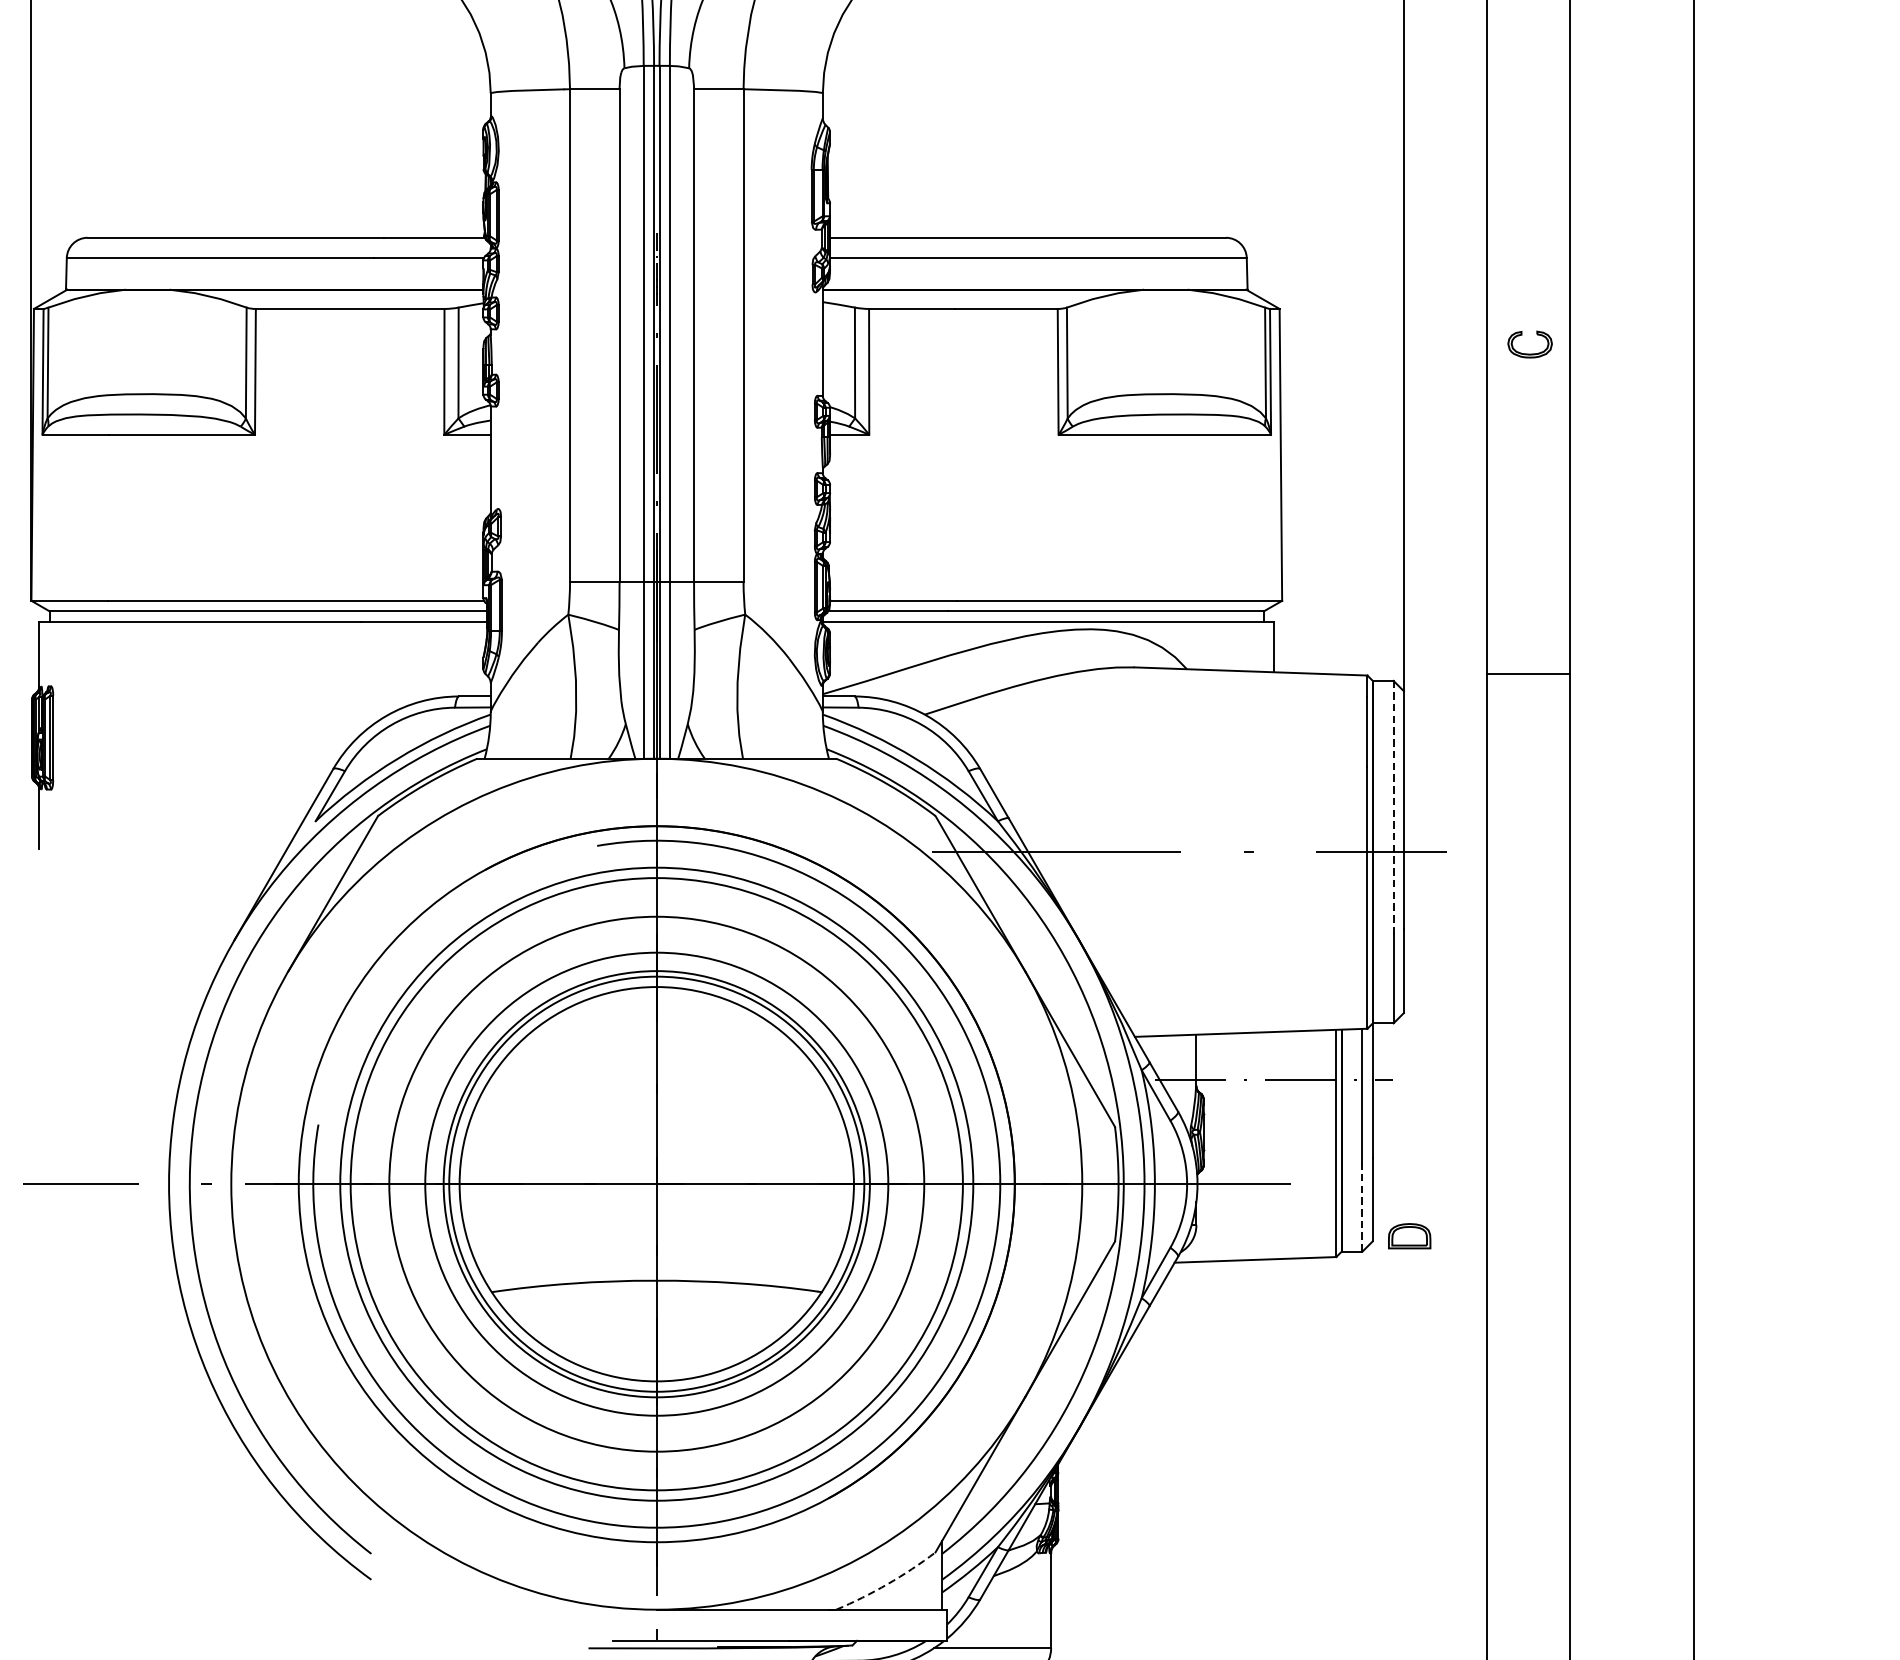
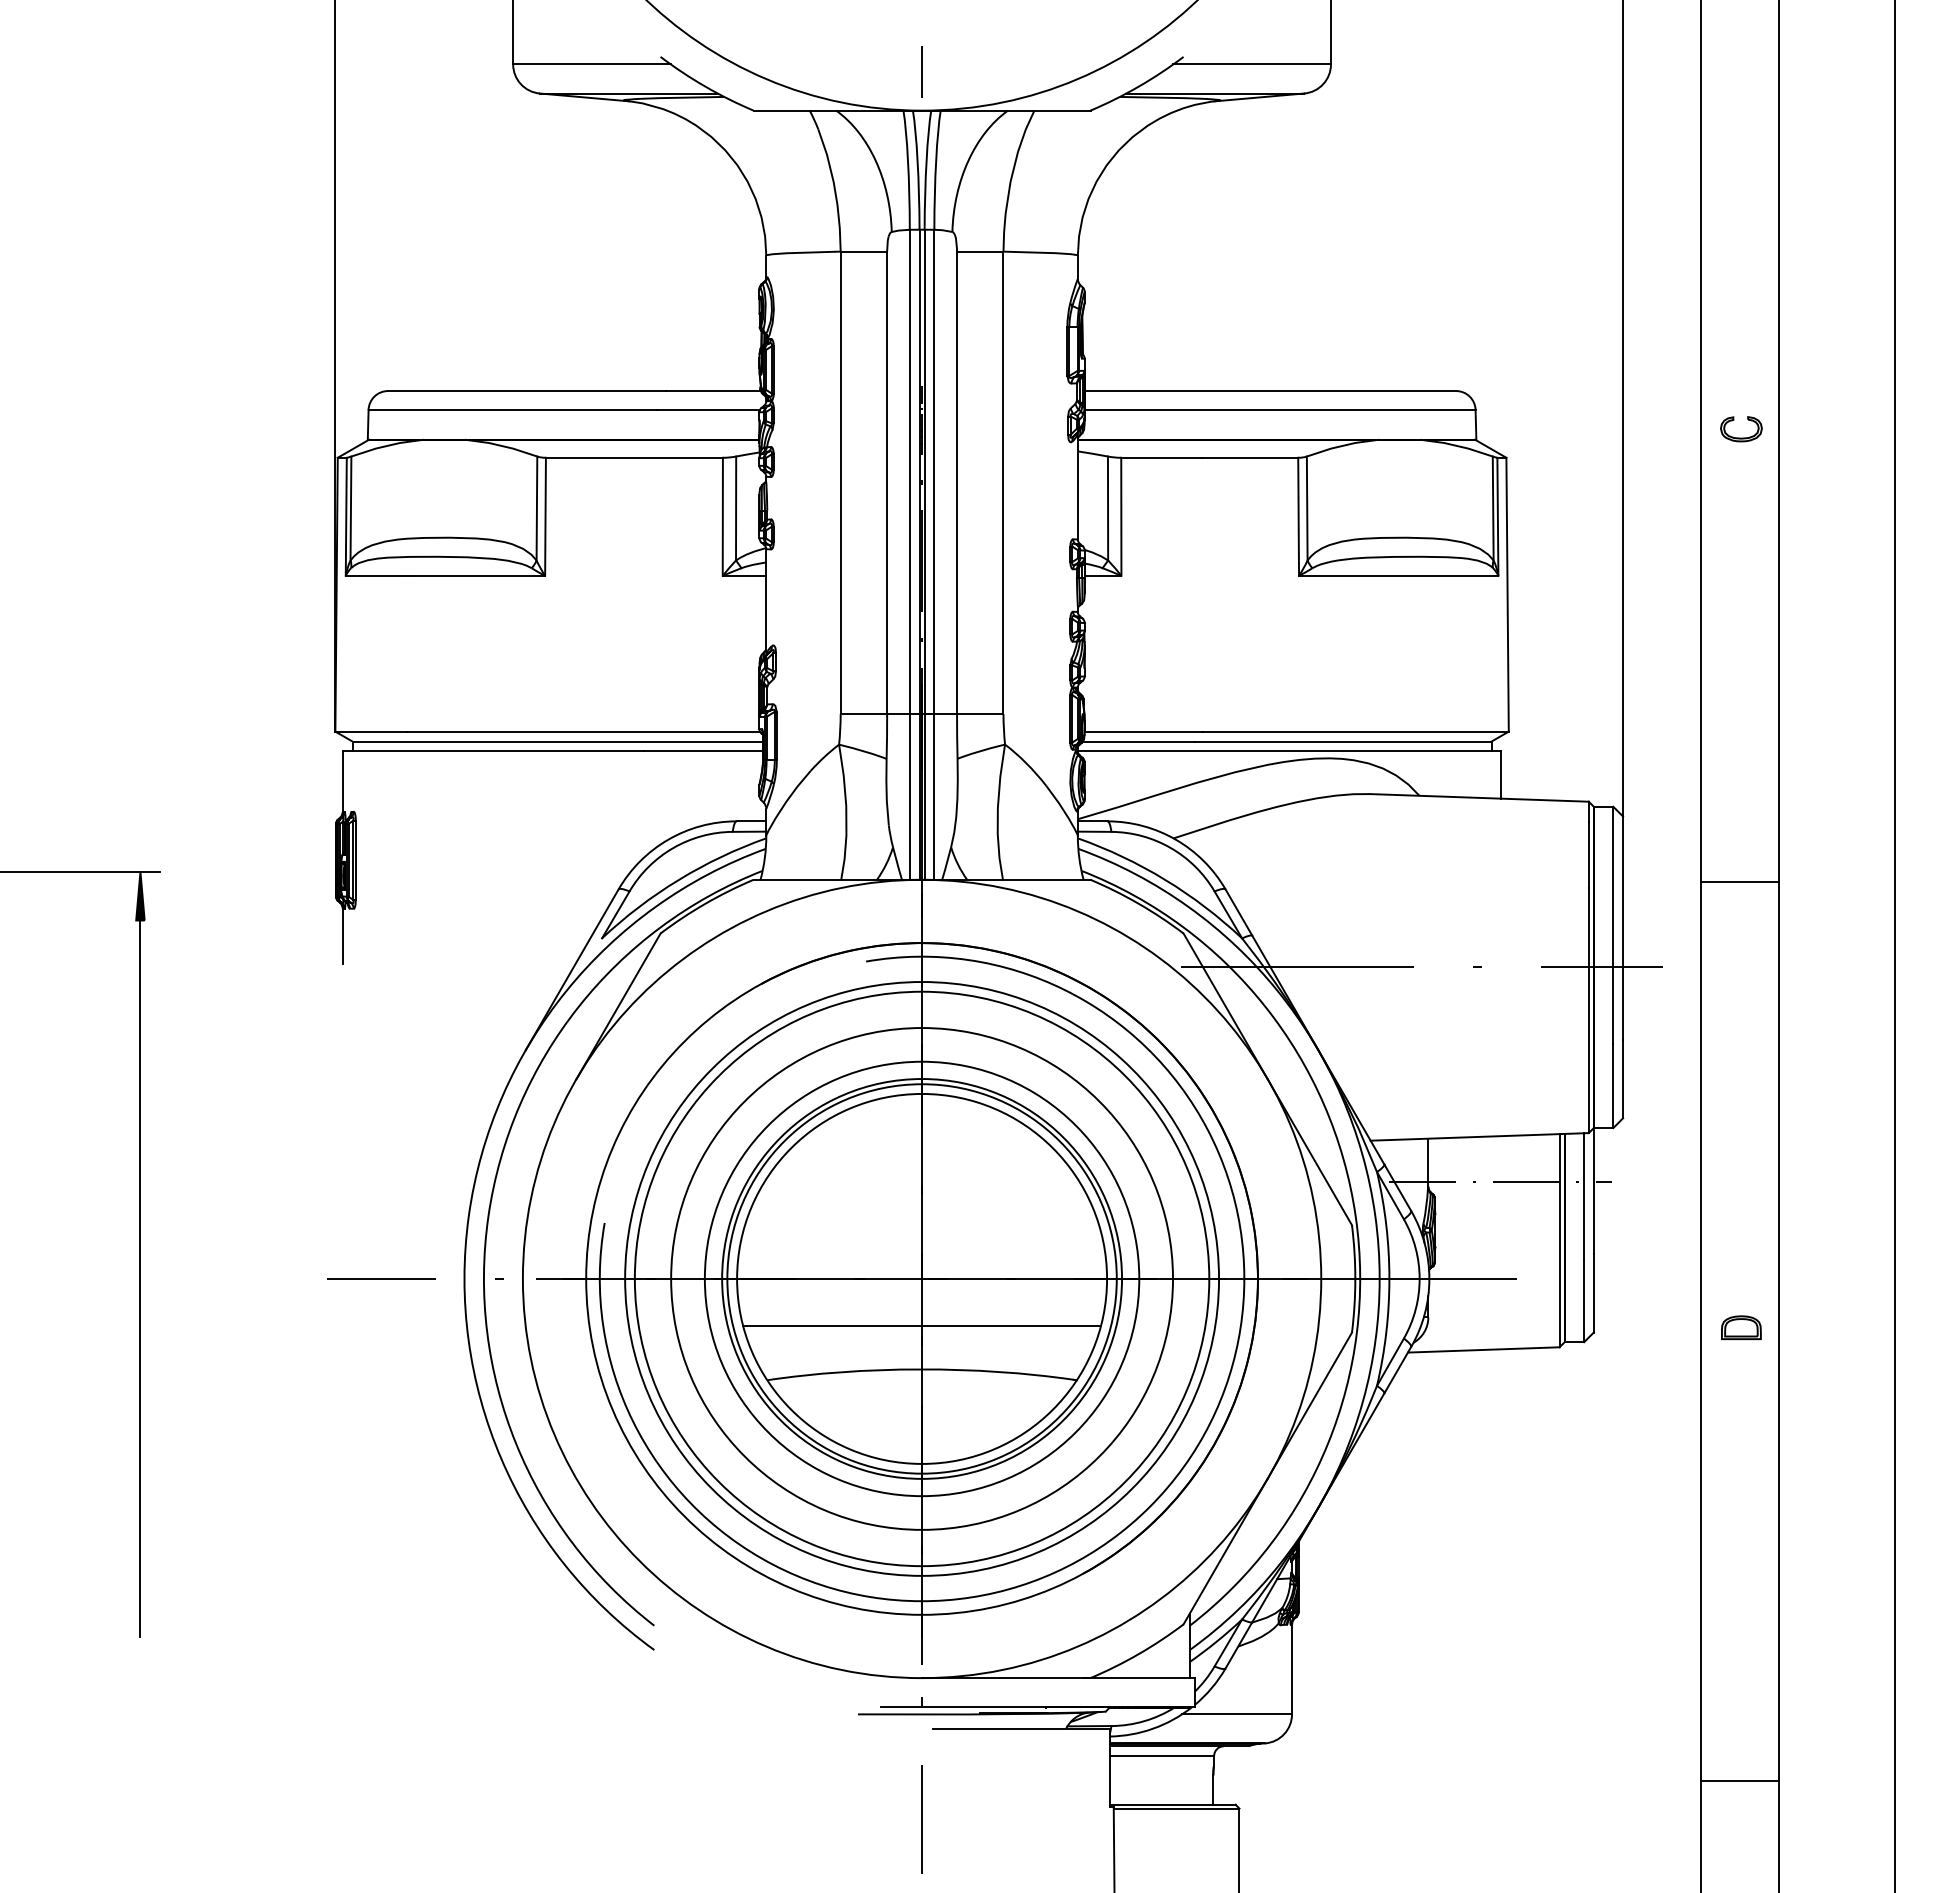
part: (1530, 353) -> (1741, 437), moved
line: (1528, 673) -> (1739, 881), moved
line: (1393, 807) -> (1613, 925), dashed -> solid
line: (1362, 1207) -> (1584, 1300), dashed -> solid
line: (656, 1234) -> (921, 1326), added
part: (1409, 1235) -> (1741, 1327), moved
arc: (887, 1584) -> (1138, 1654), dashed -> solid

